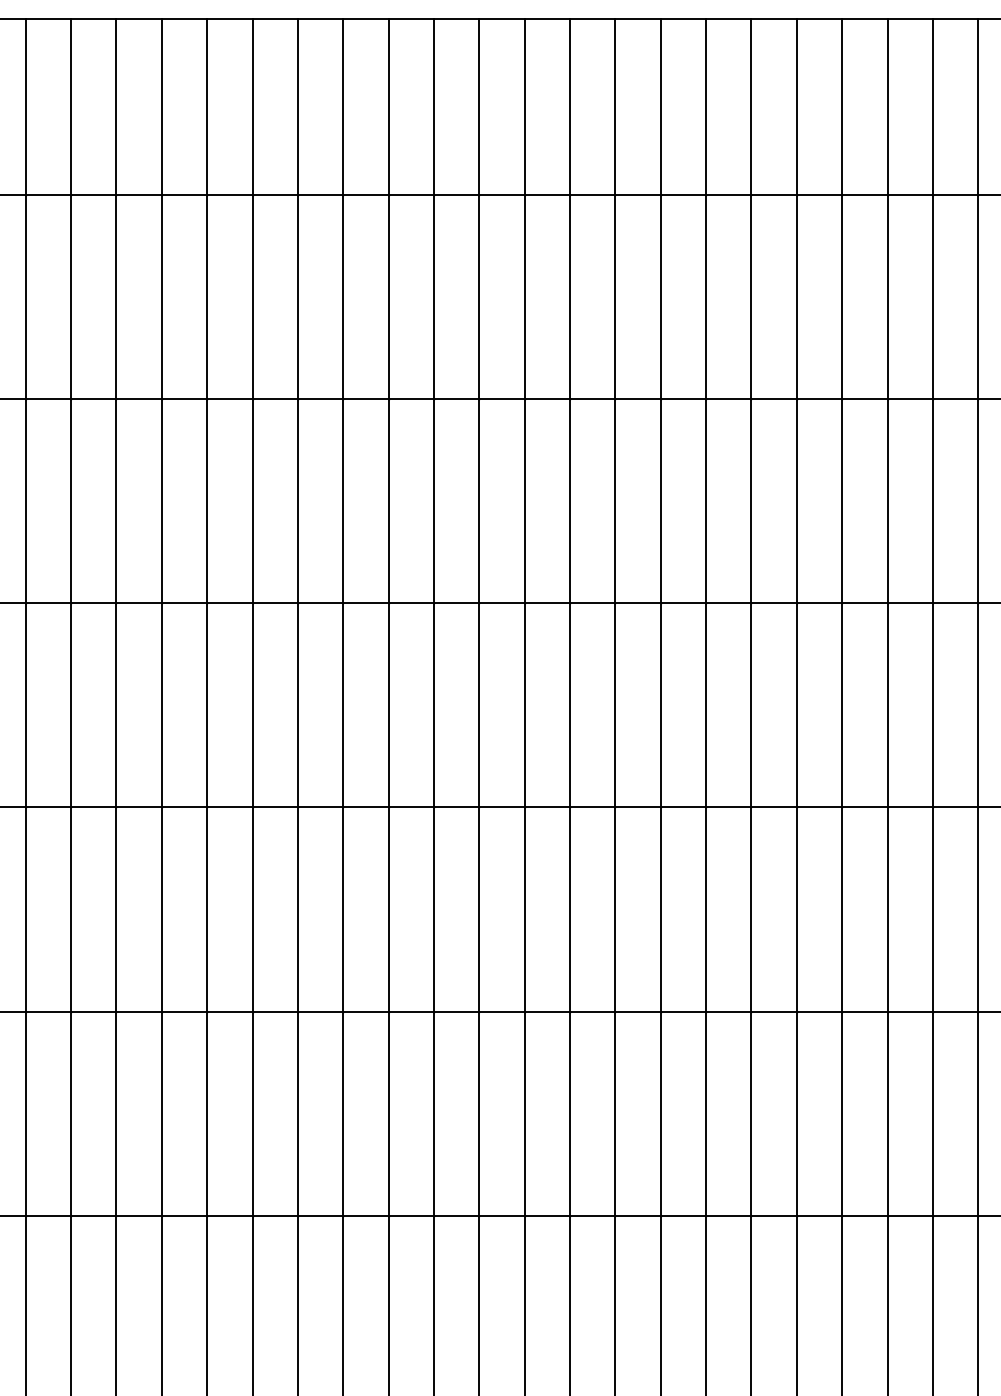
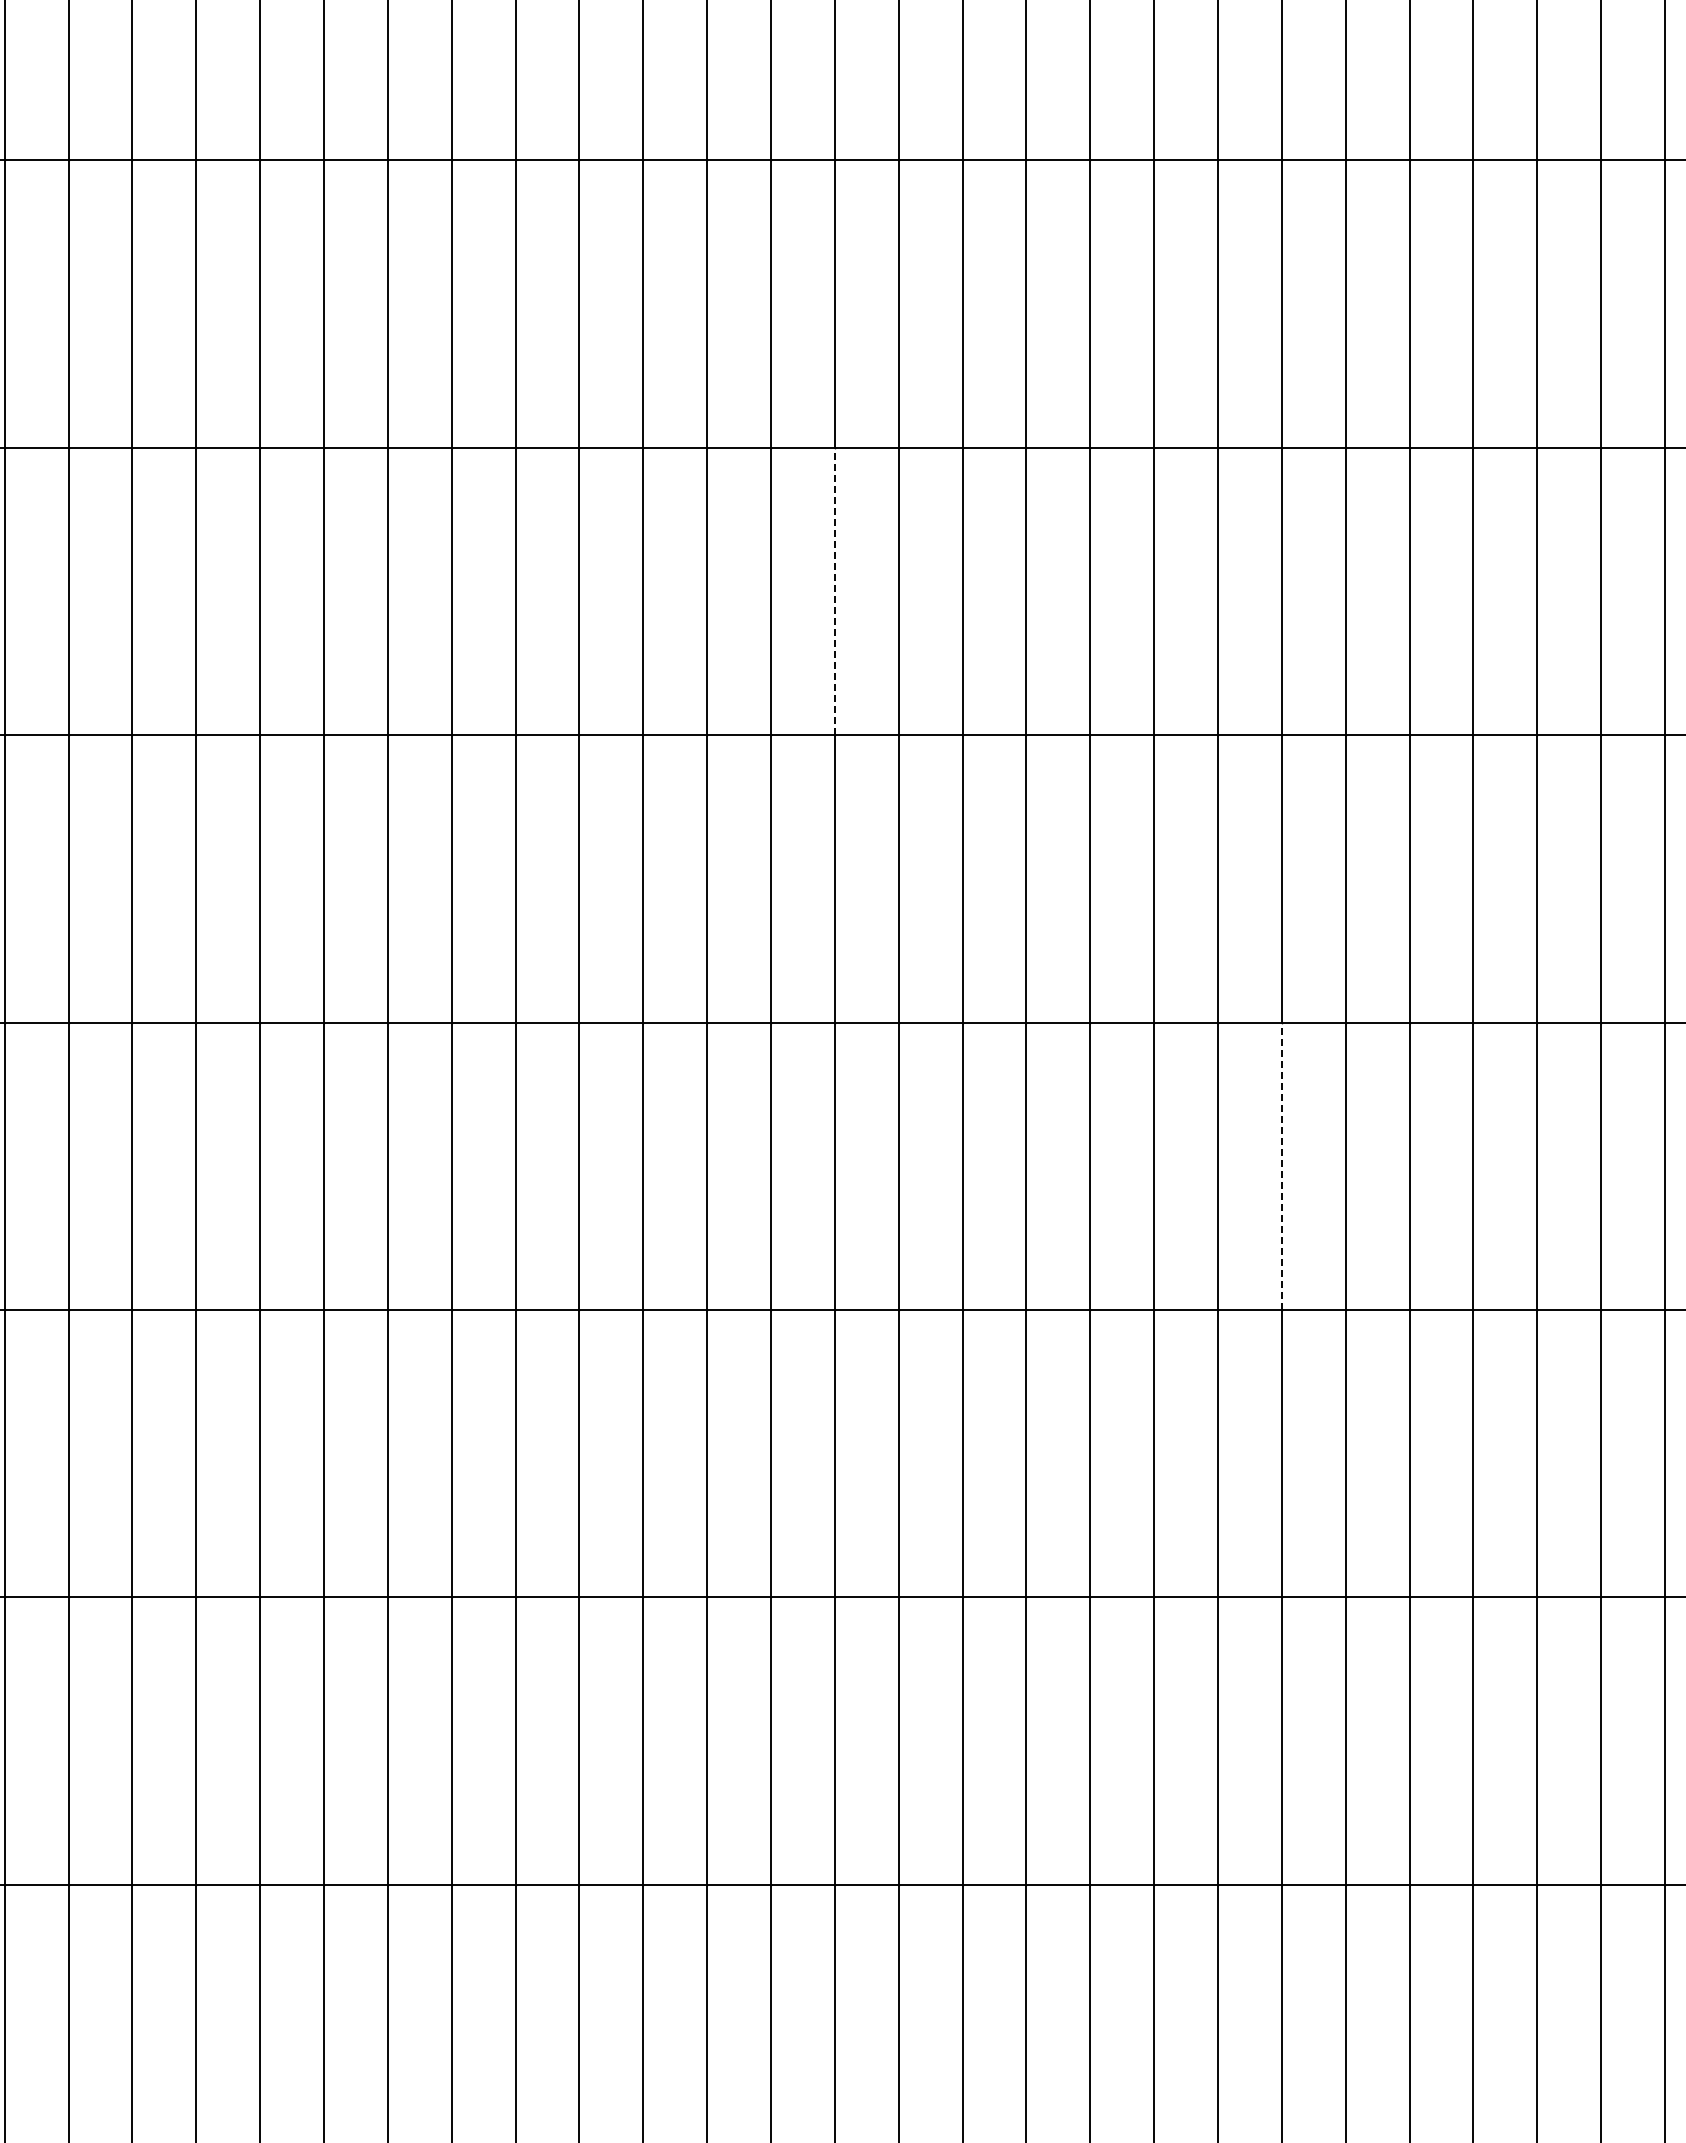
line: (433, 501) -> (834, 591), solid -> dashed
line: (751, 909) -> (1281, 1166), solid -> dashed

